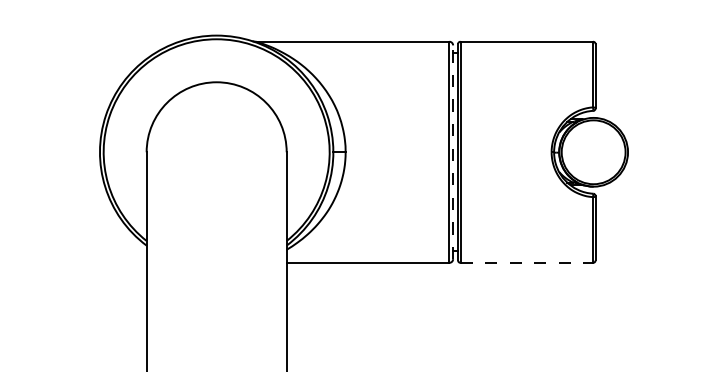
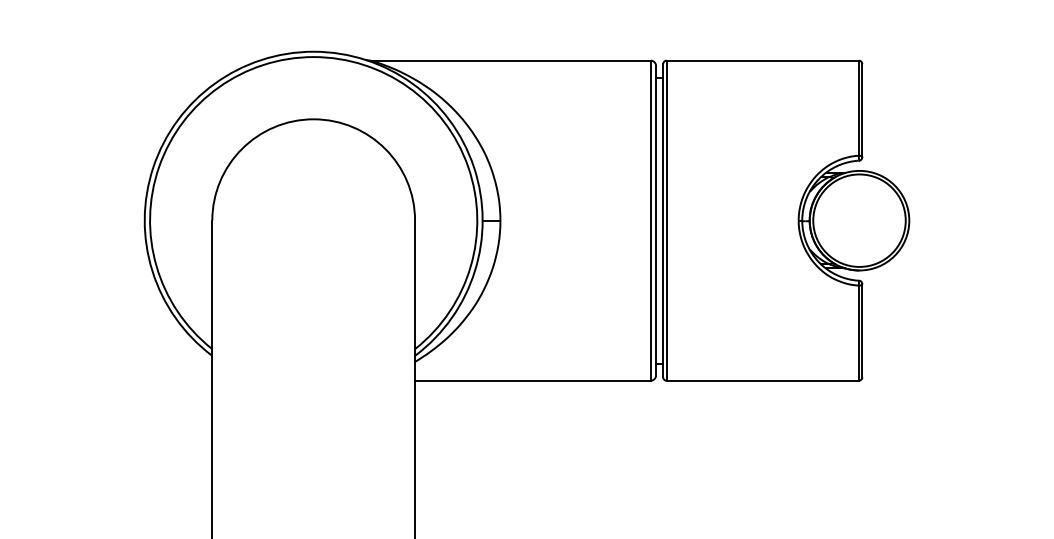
line: (453, 152) -> (656, 220), dashed -> solid
line: (527, 262) -> (763, 380), dashed -> solid

